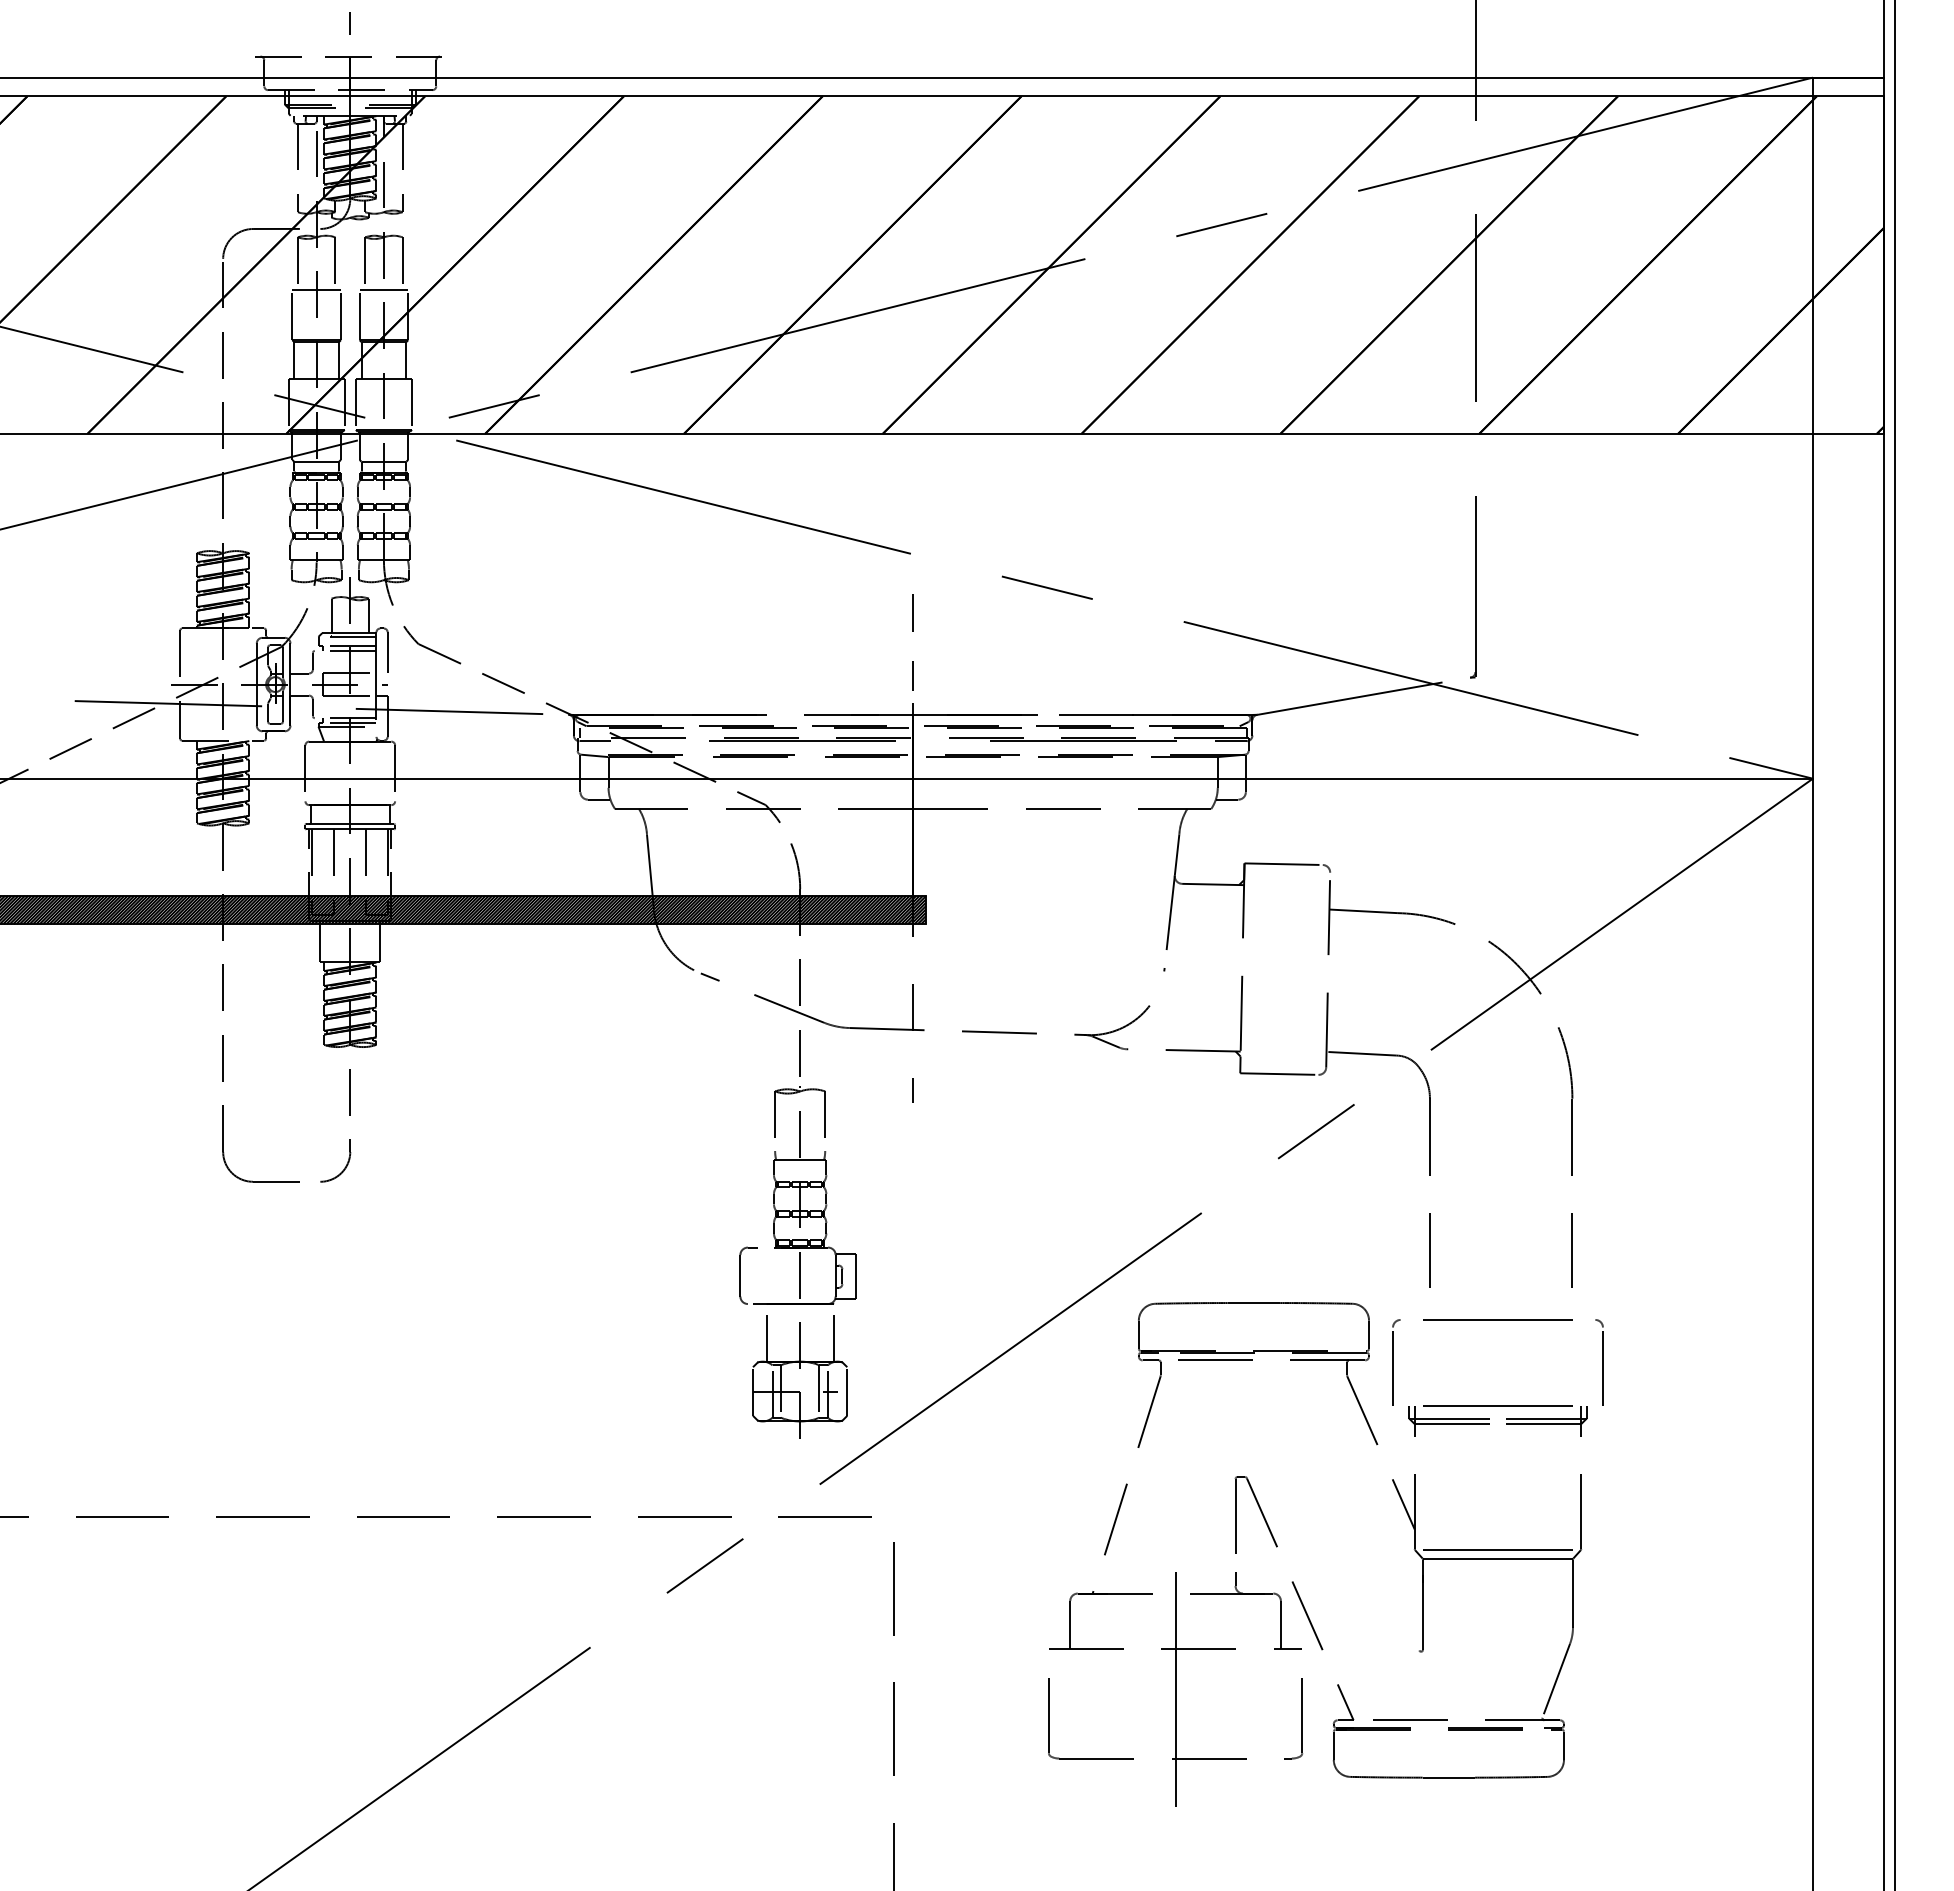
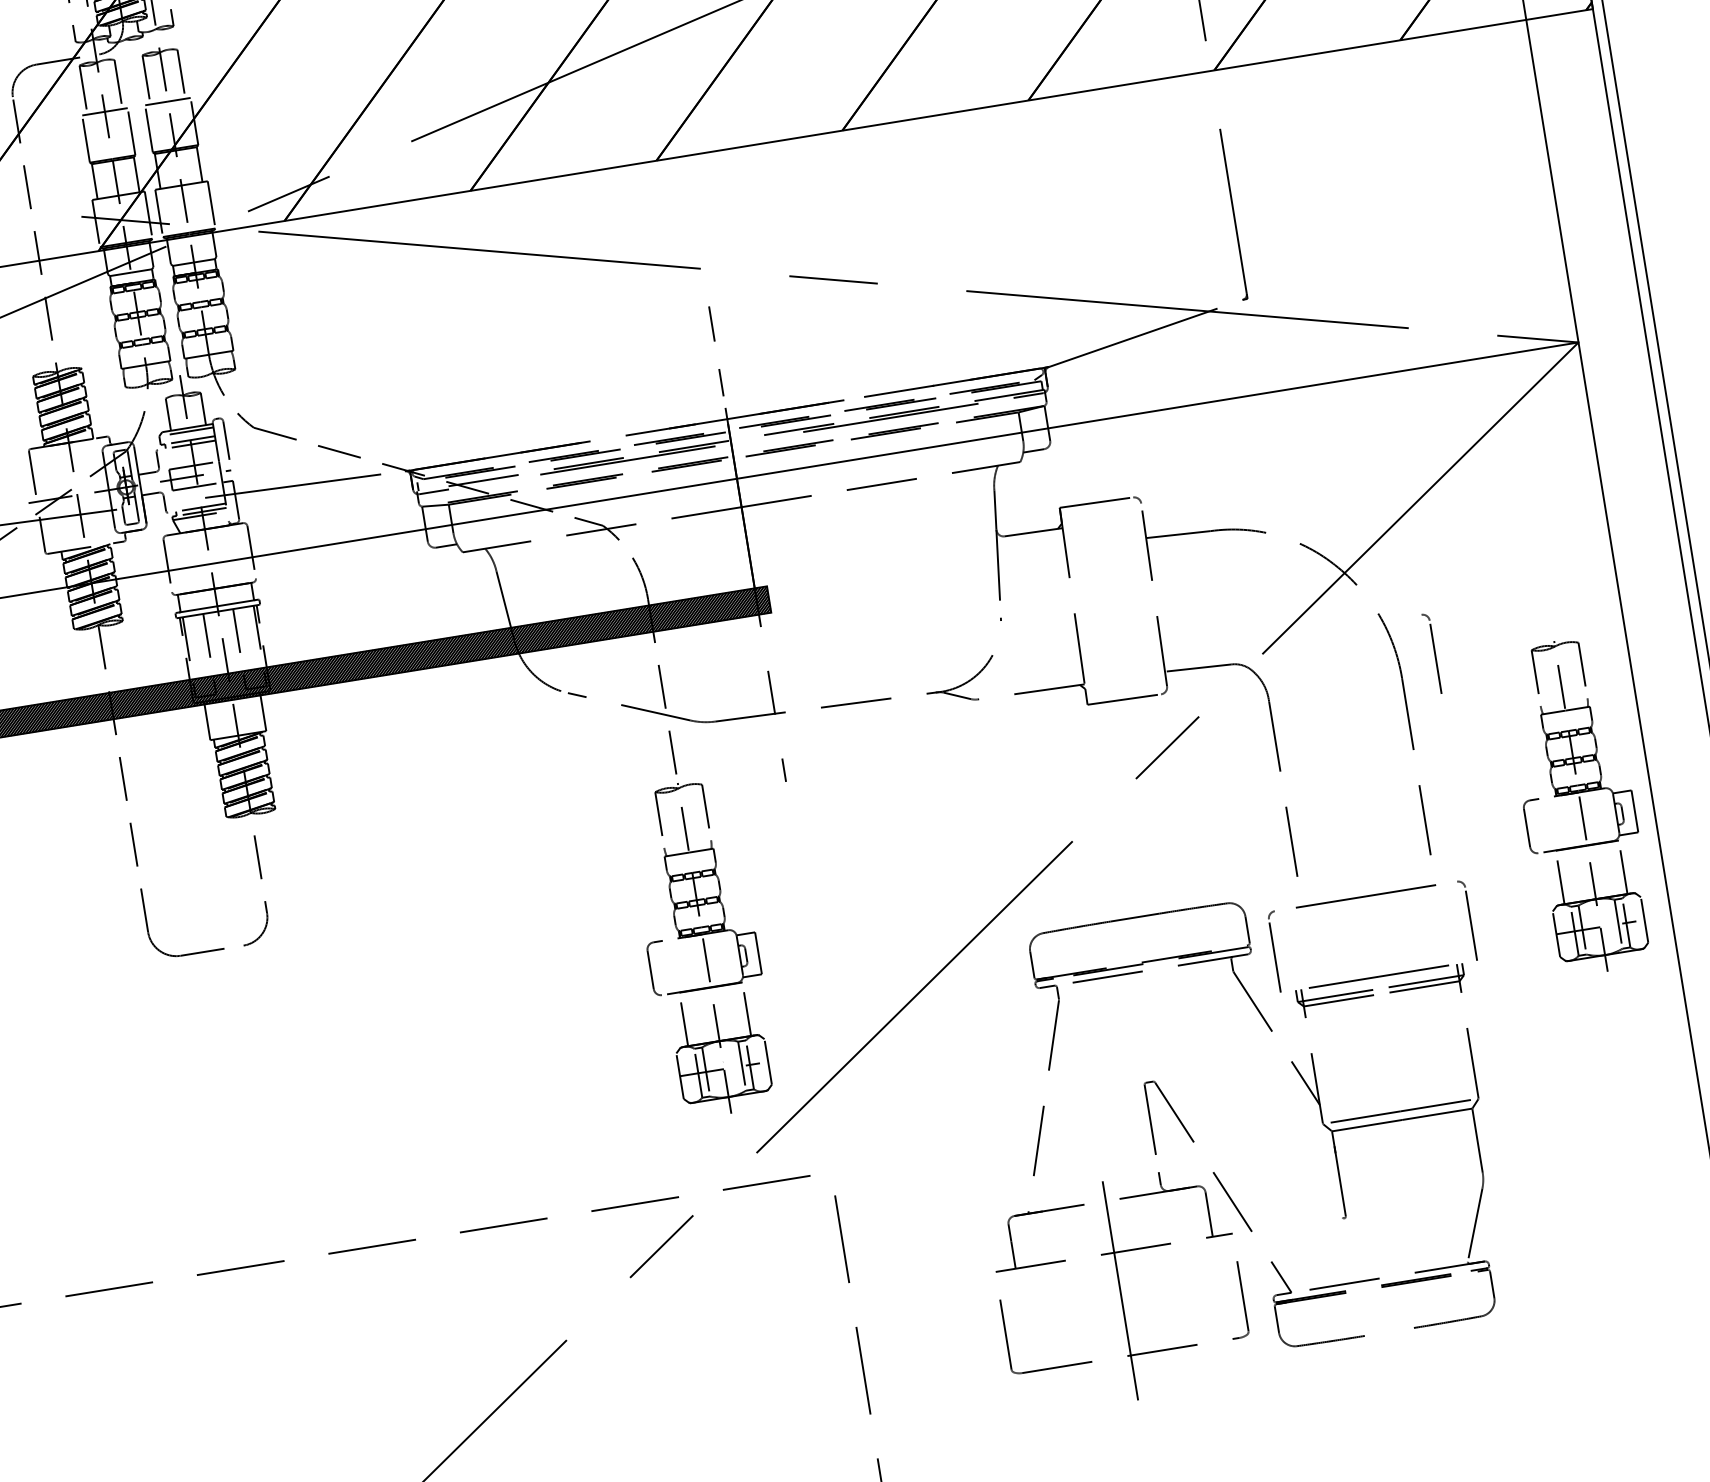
part: (1607, 1078) -> (1431, 654), added
part: (1734, 1262) -> (1578, 806), added
line: (1448, 1777) -> (1389, 1331), removed

